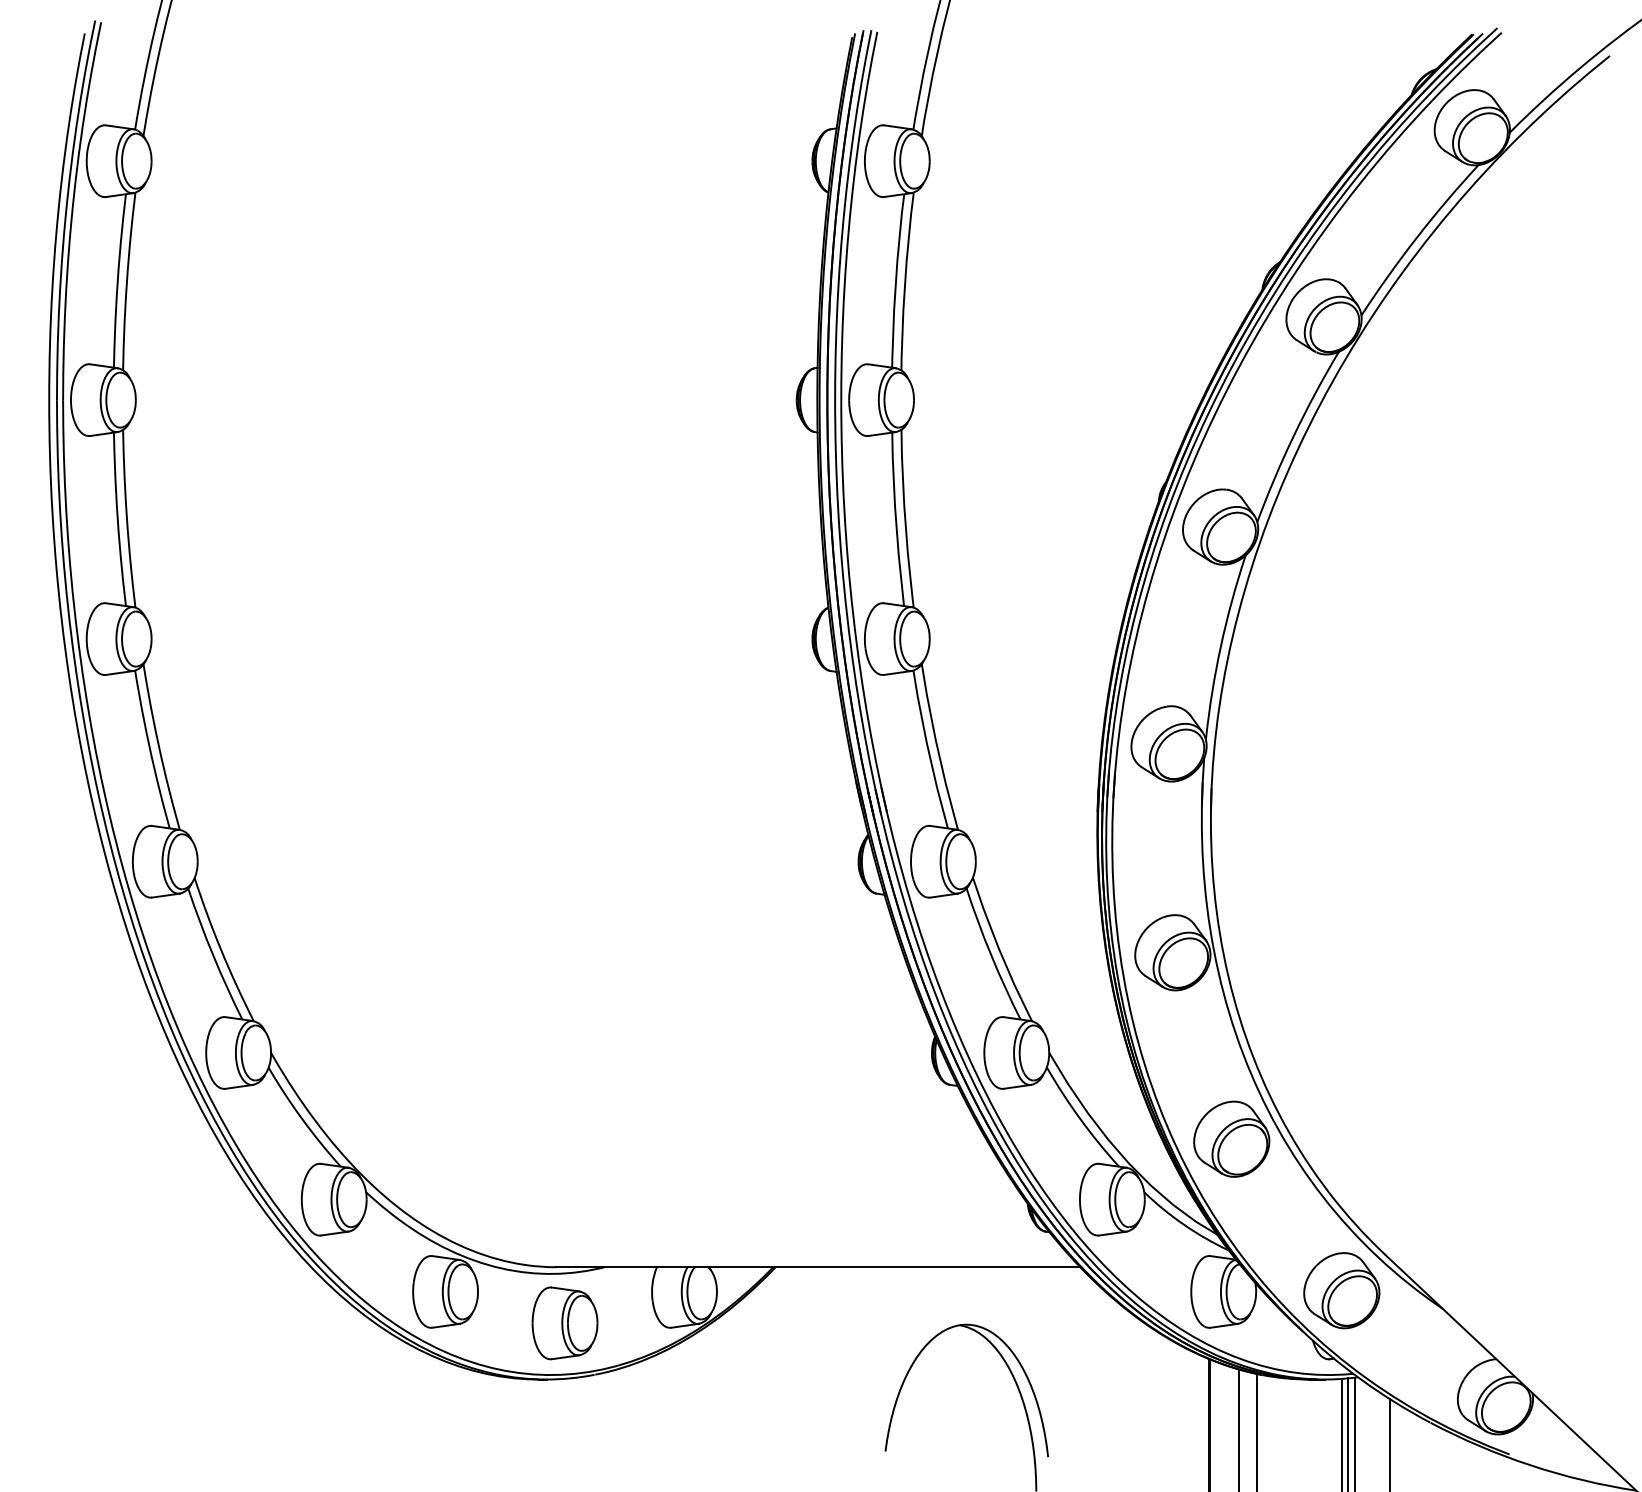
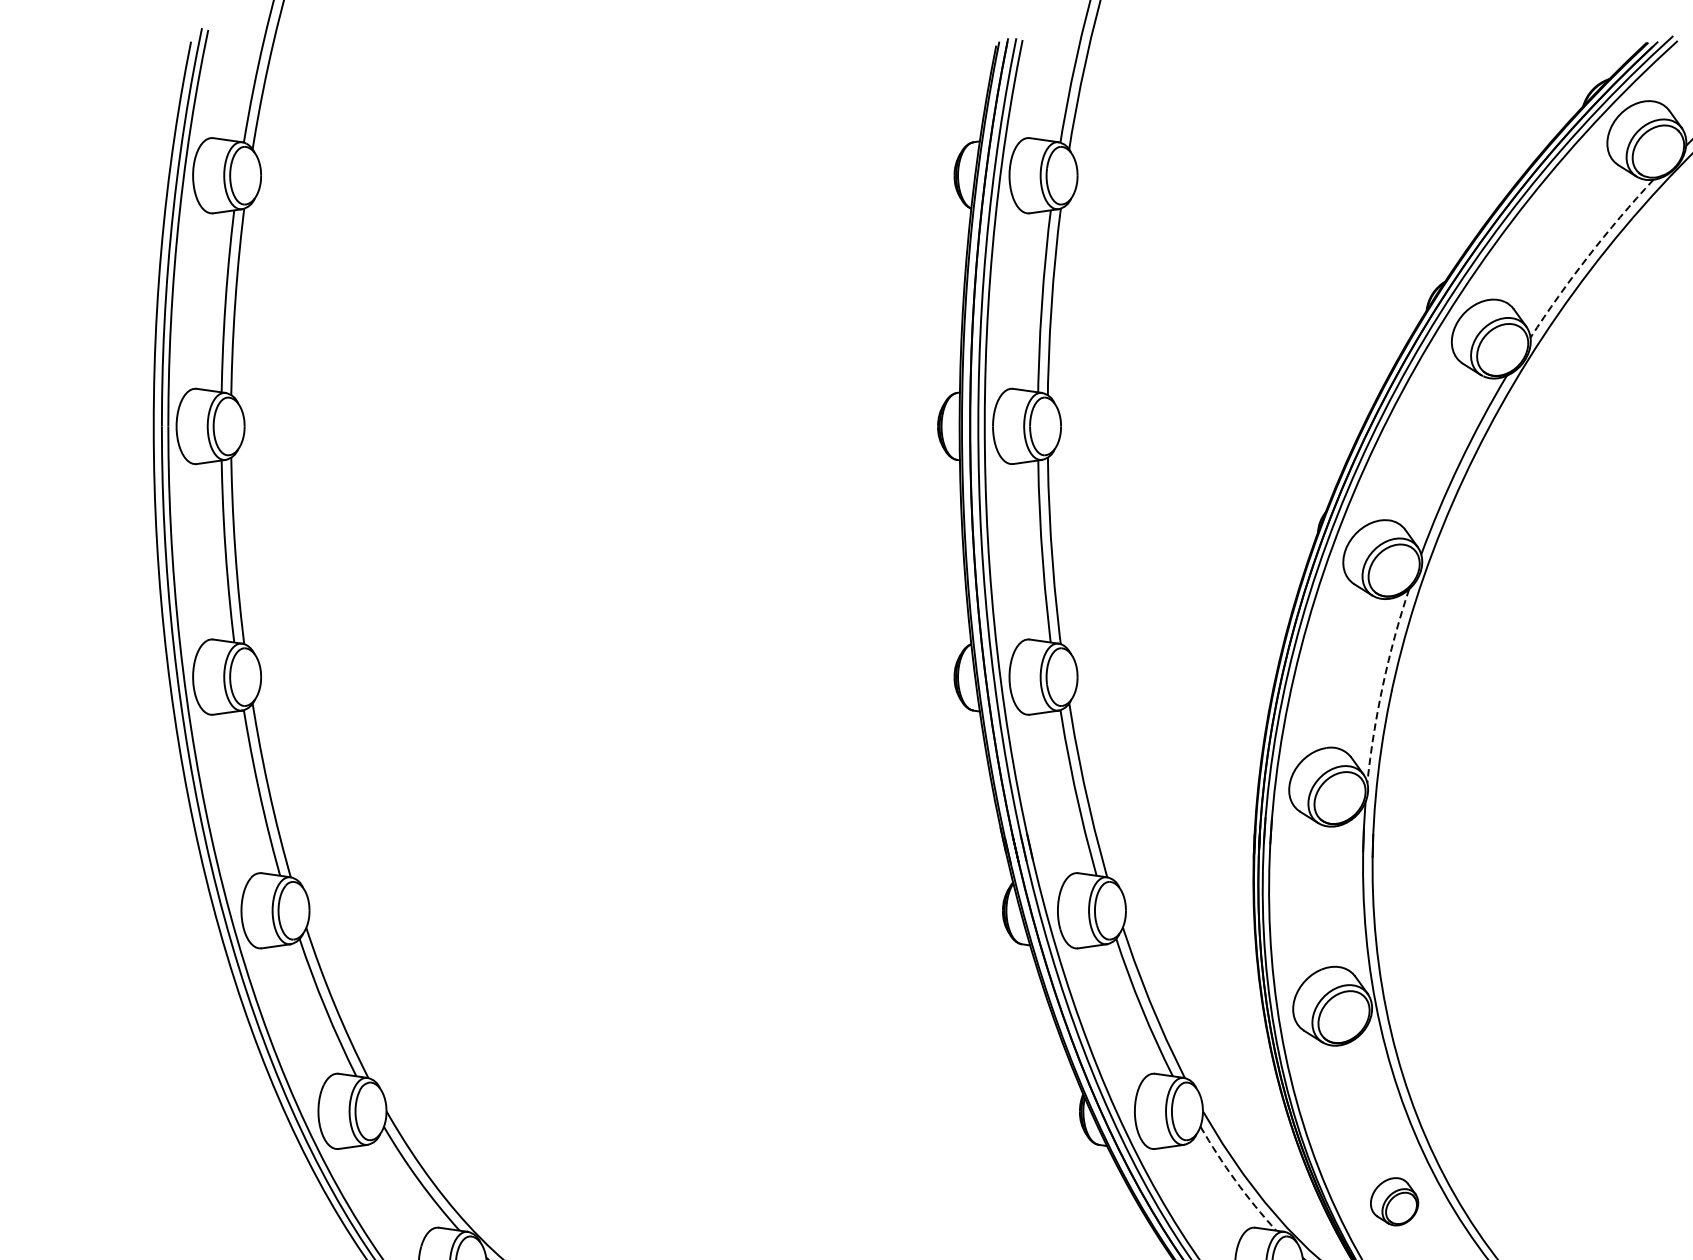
arc: (1416, 237) -> (1588, 255), solid -> dashed
arc: (1220, 646) -> (1382, 684), solid -> dashed
arc: (1080, 1119) -> (1235, 1181), solid -> dashed
part: (1231, 1138) -> (1394, 1201), size x0.6

